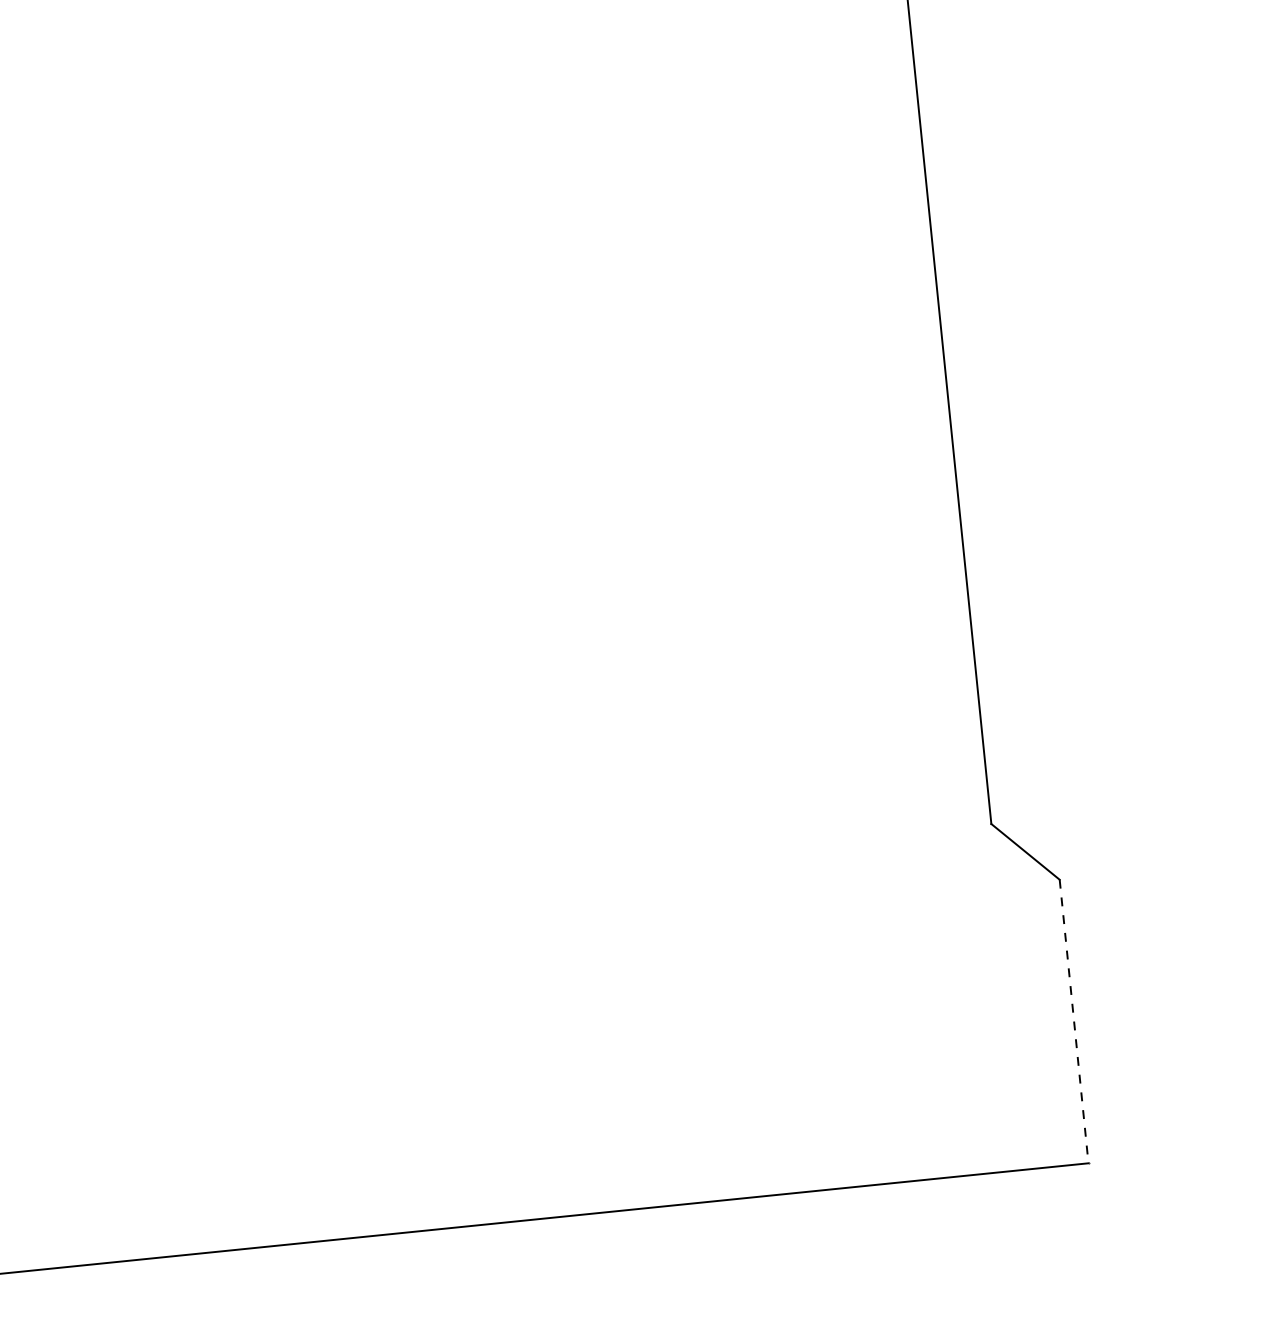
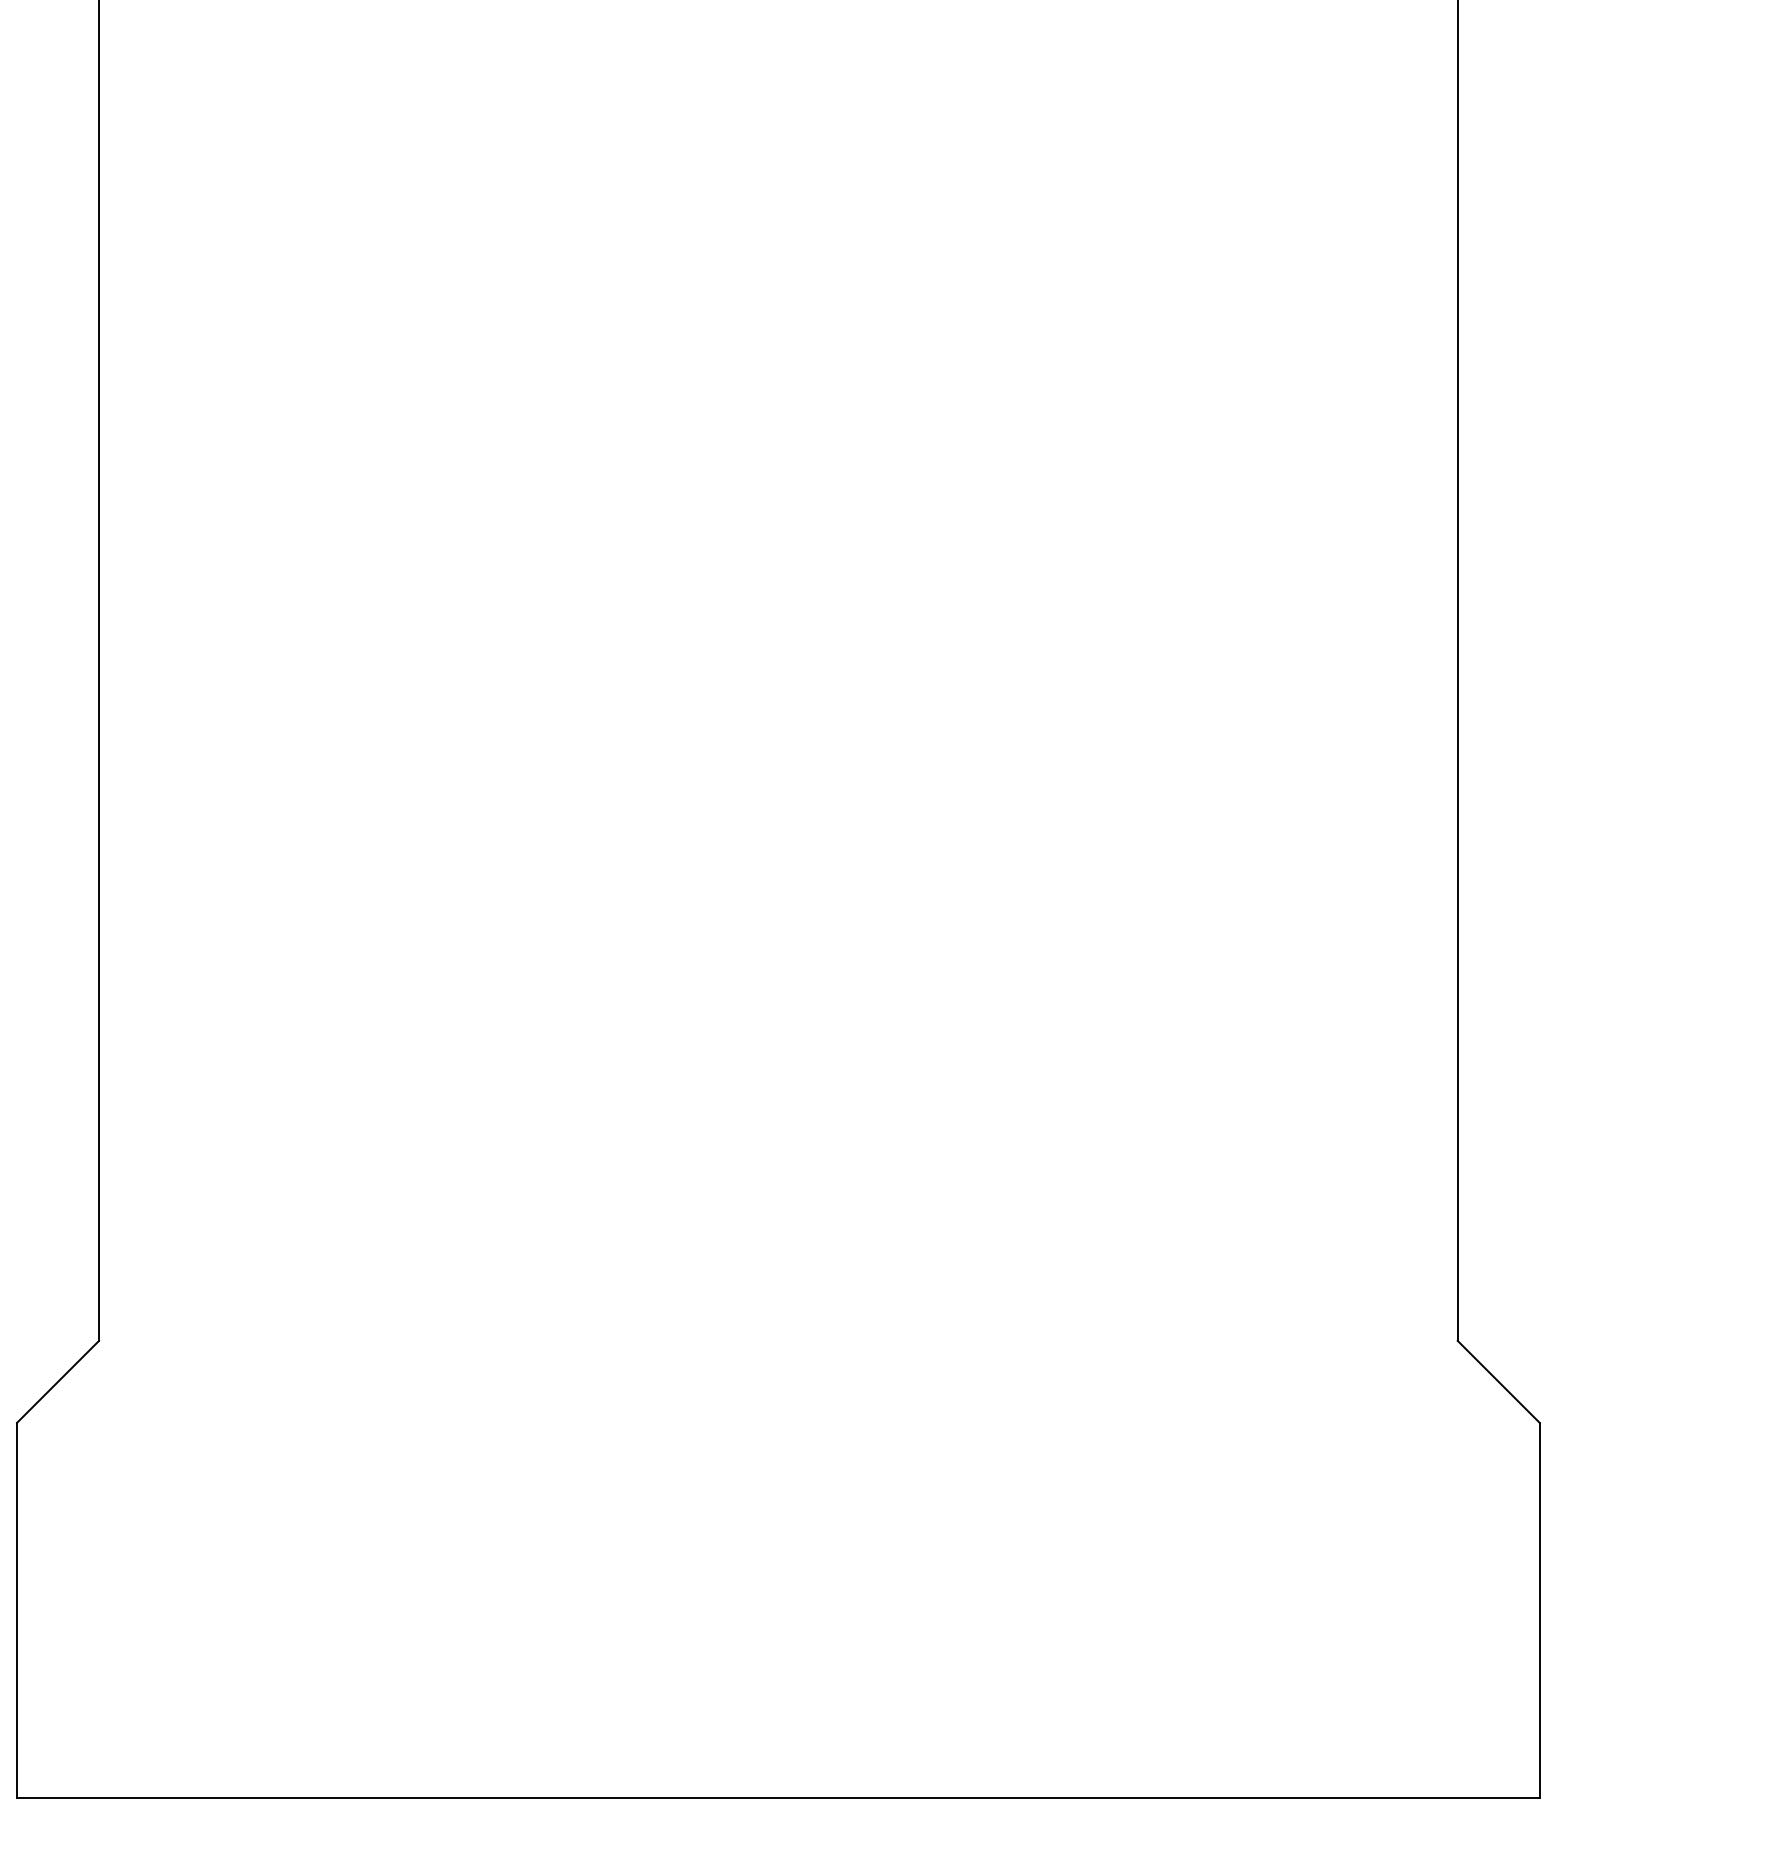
line: (1073, 1021) -> (1539, 1610), dashed -> solid

